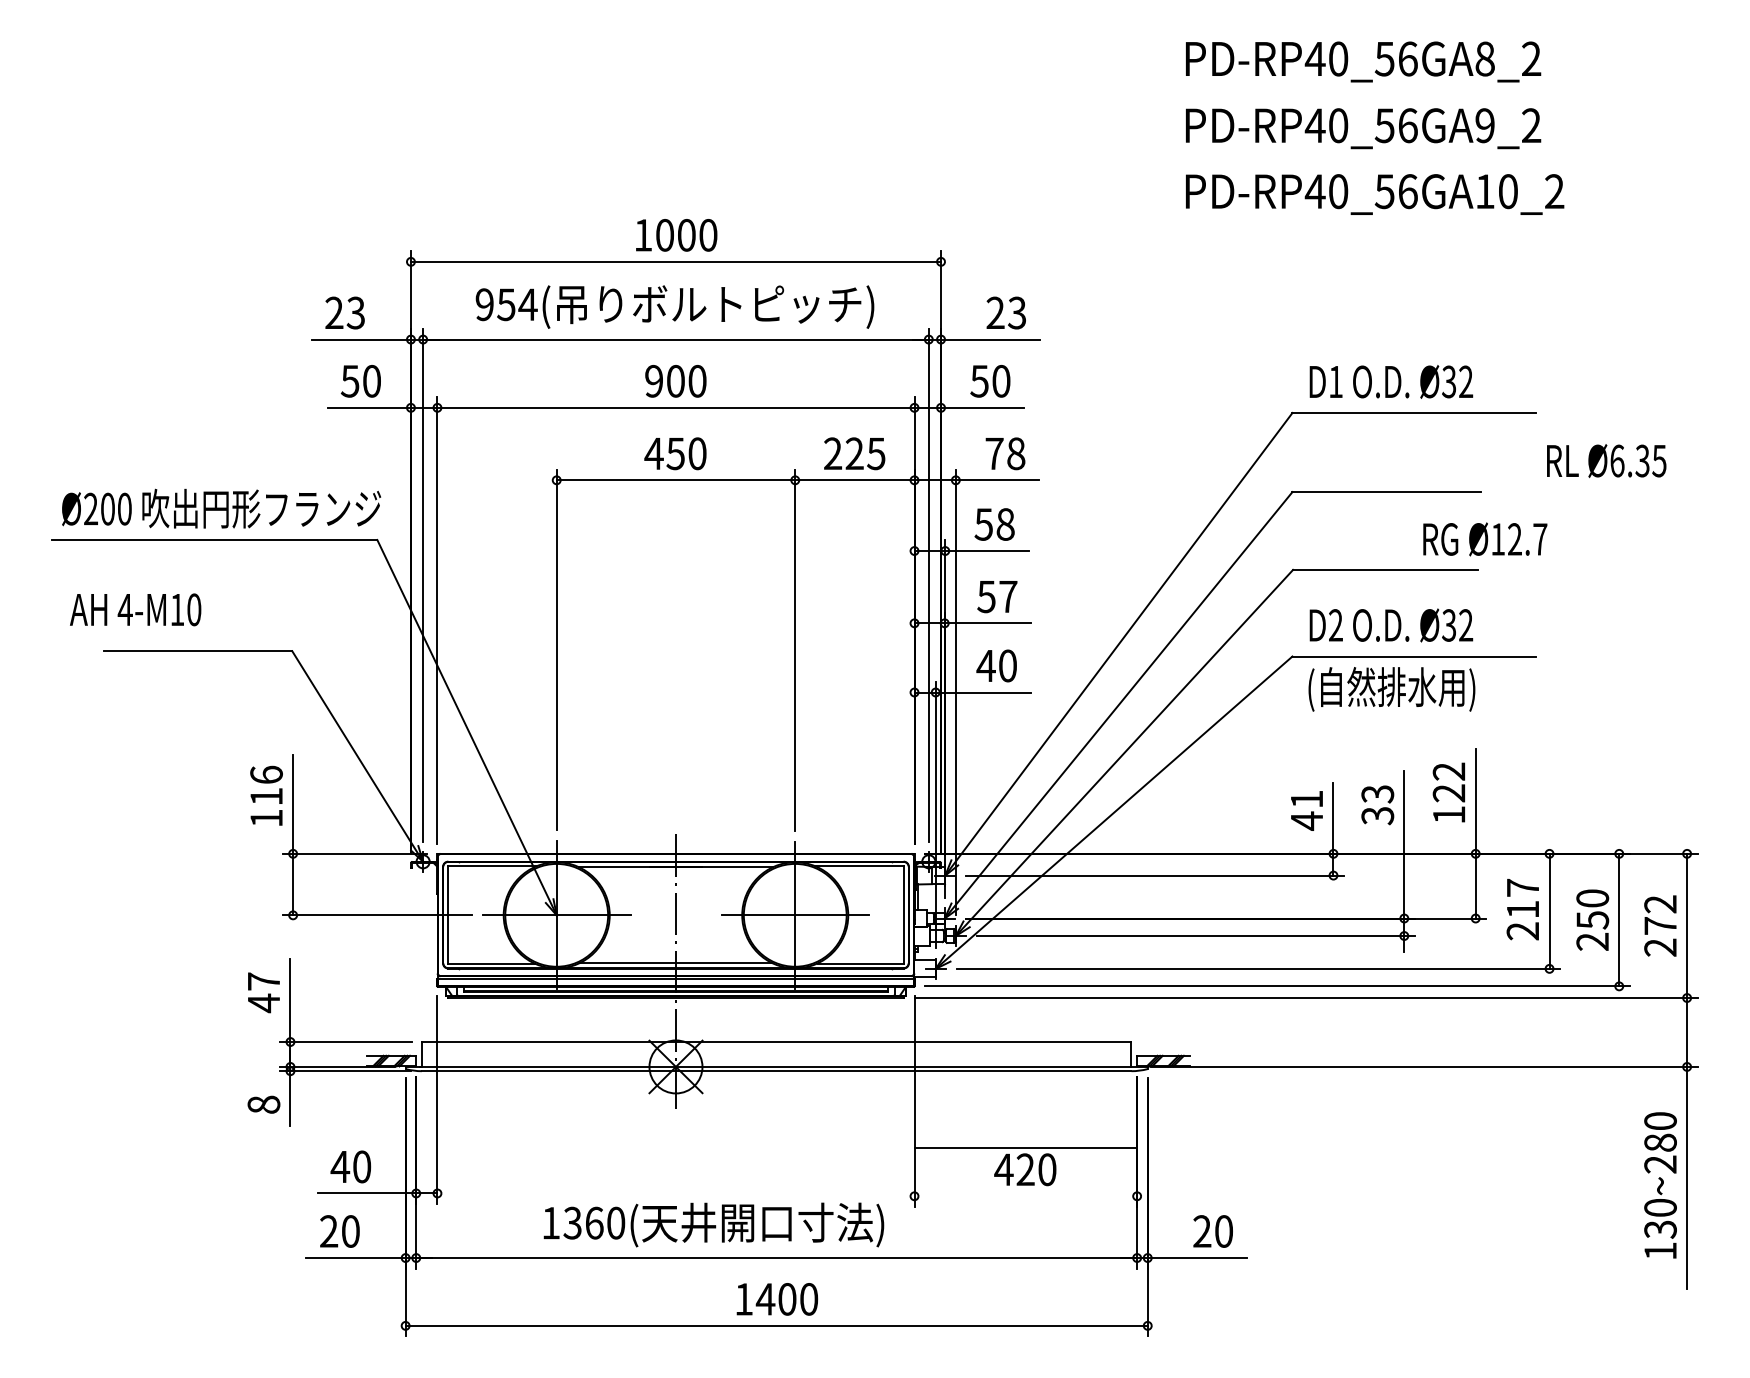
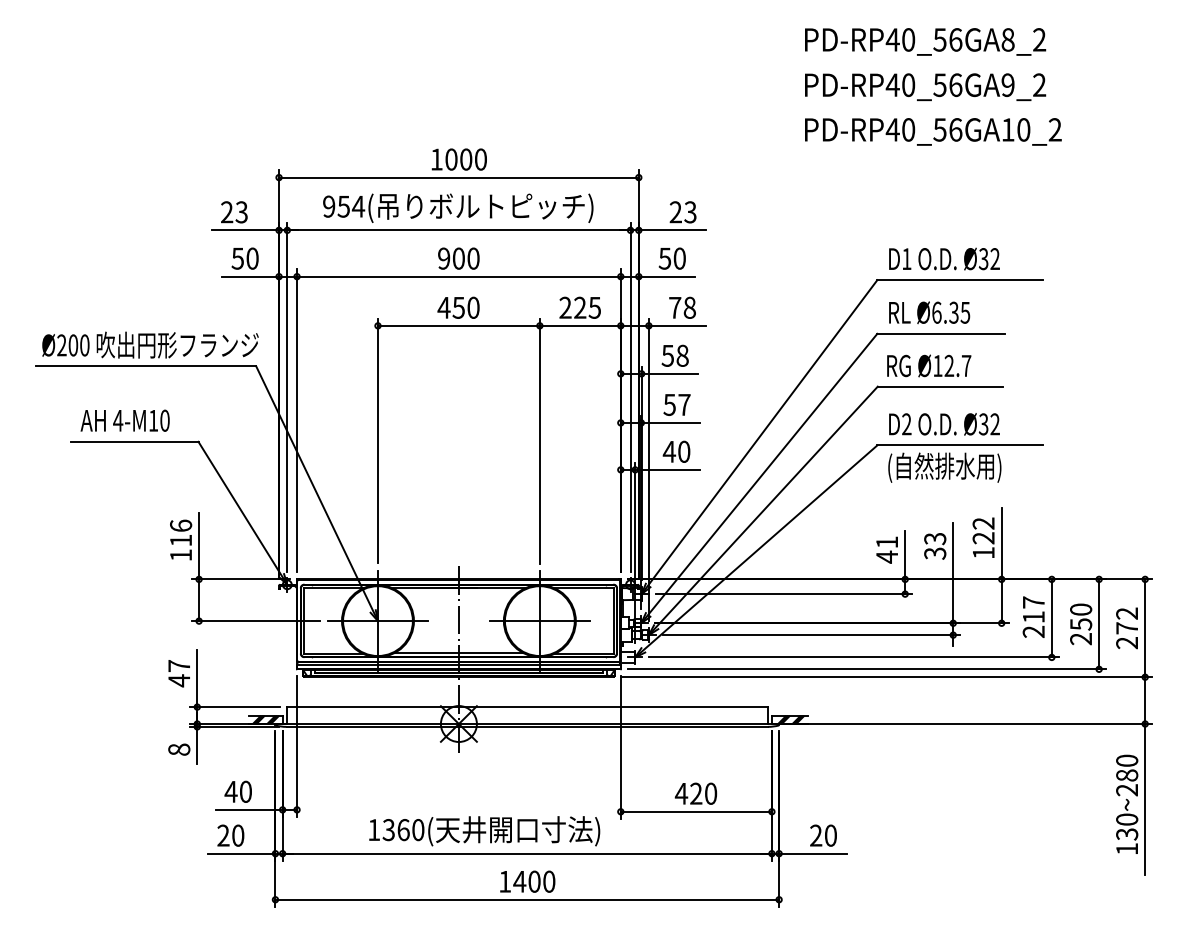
text: (1606, 460) -> (929, 312), moved
text: (1485, 538) -> (929, 365), moved
text: (134, 609) -> (124, 420), moved
line: (1024, 1147) -> (695, 811), moved

